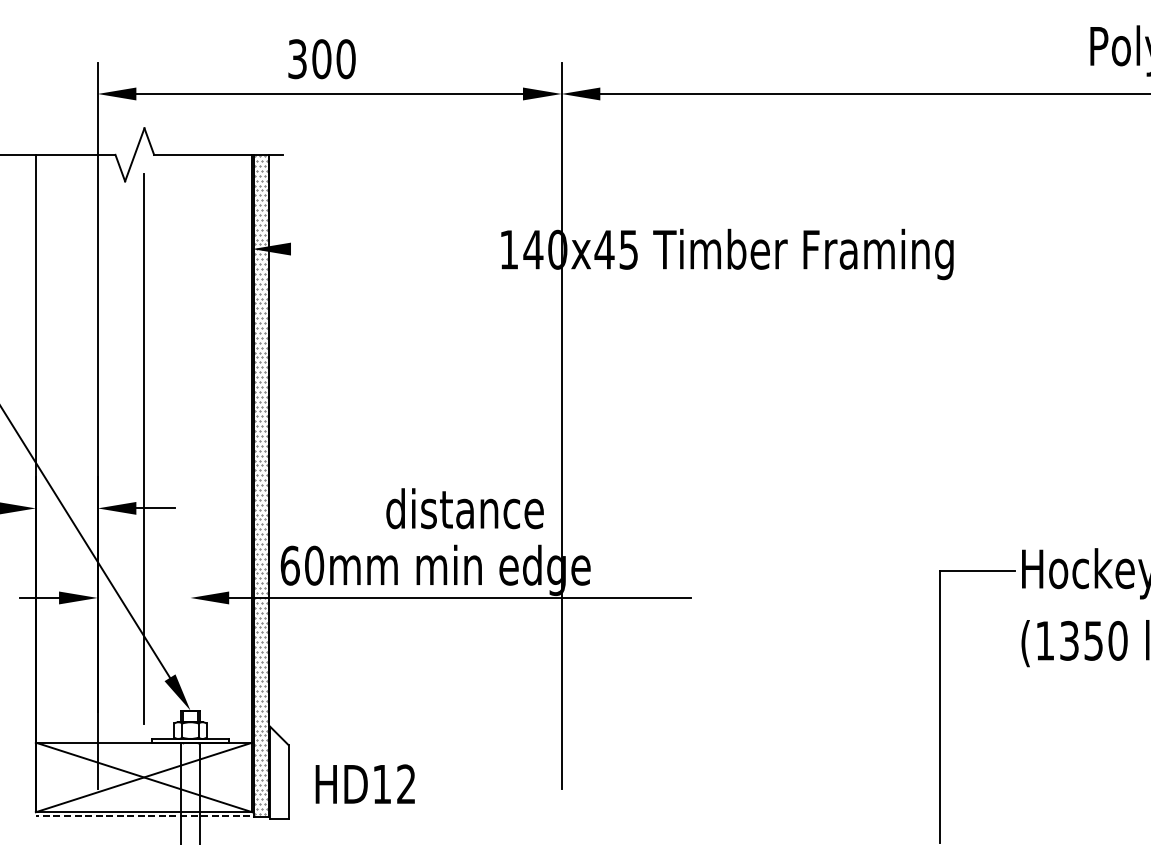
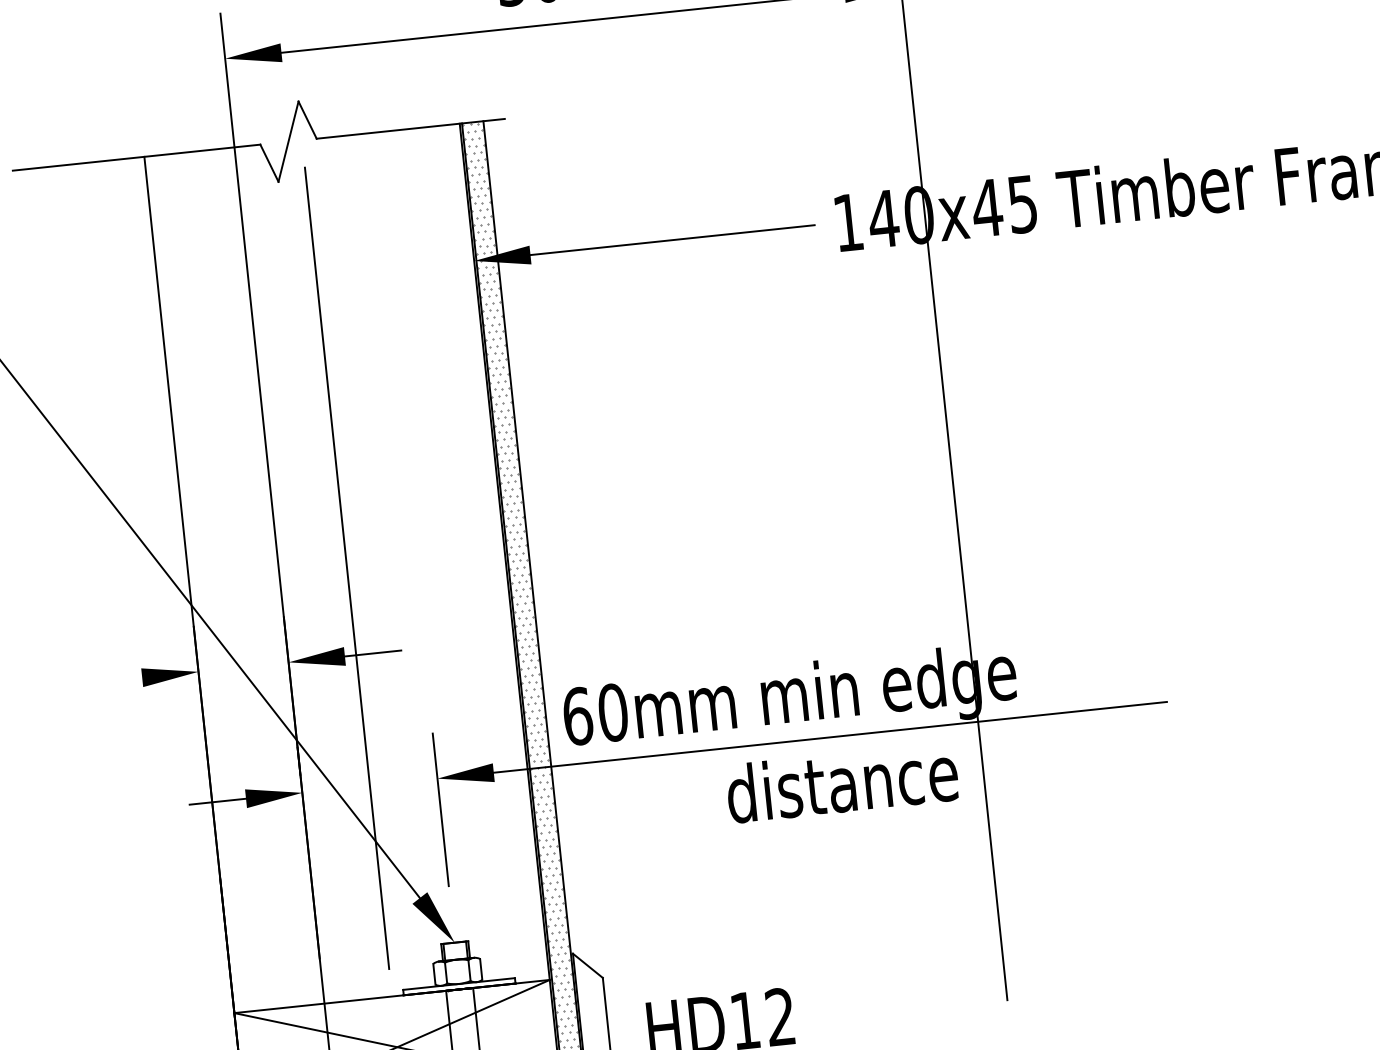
line: (388, 249) -> (672, 240), added
text: (464, 508) -> (841, 782), moved
line: (190, 619) -> (440, 810), added

